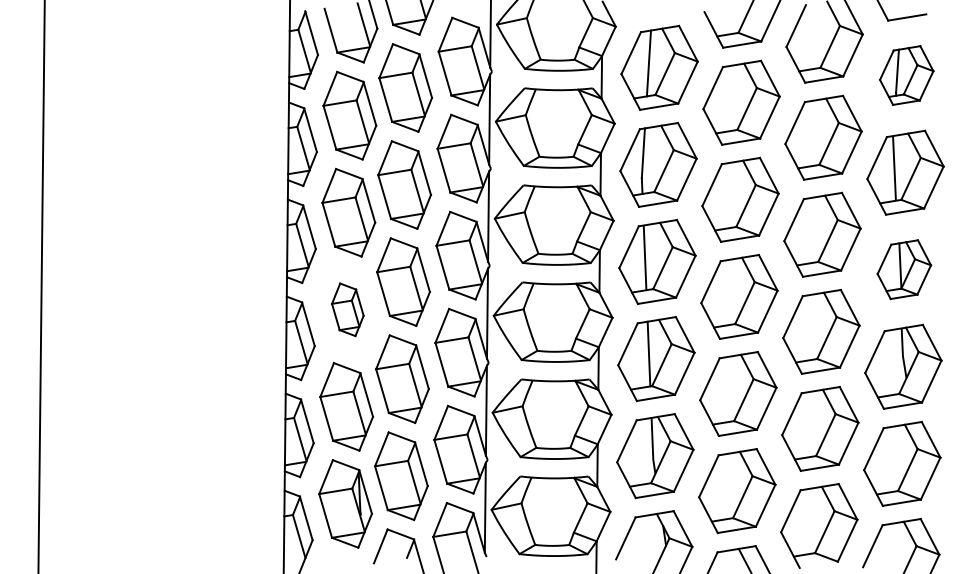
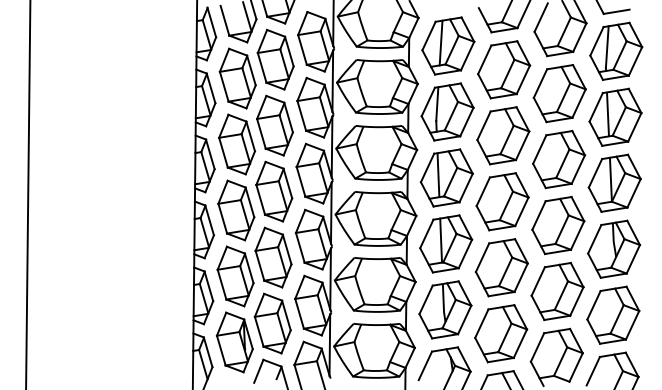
part: (906, 74) -> (616, 50), size x1.43
part: (904, 268) -> (614, 182), size x1.43
part: (347, 309) -> (236, 210), size x1.67

